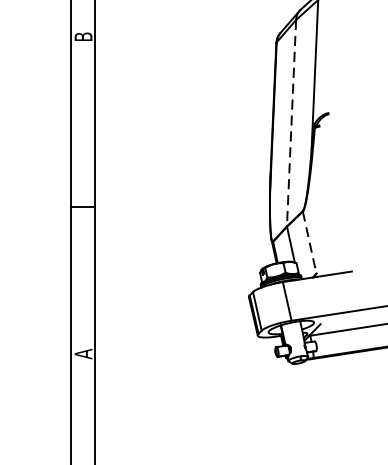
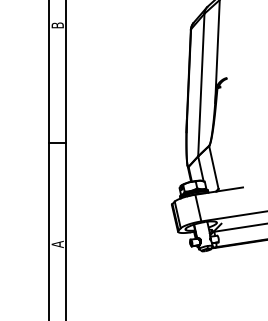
line: (291, 123) -> (201, 85), dashed -> solid
line: (309, 242) -> (213, 167), dashed -> solid

